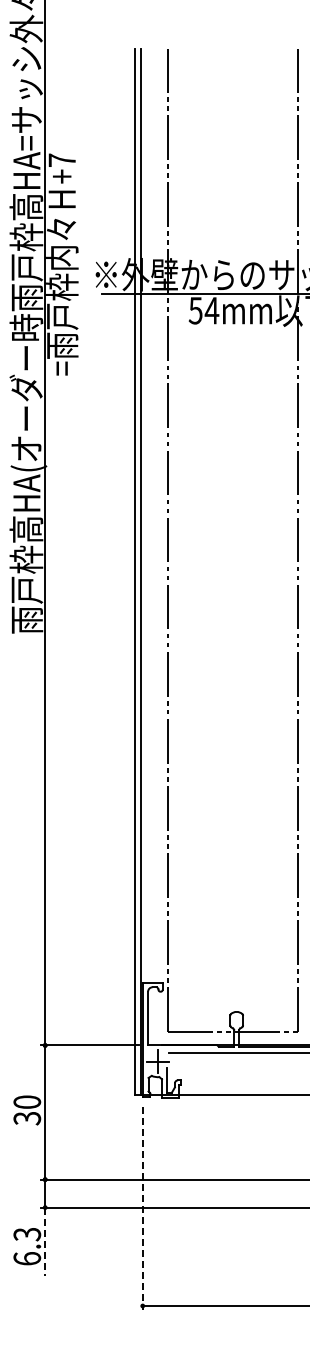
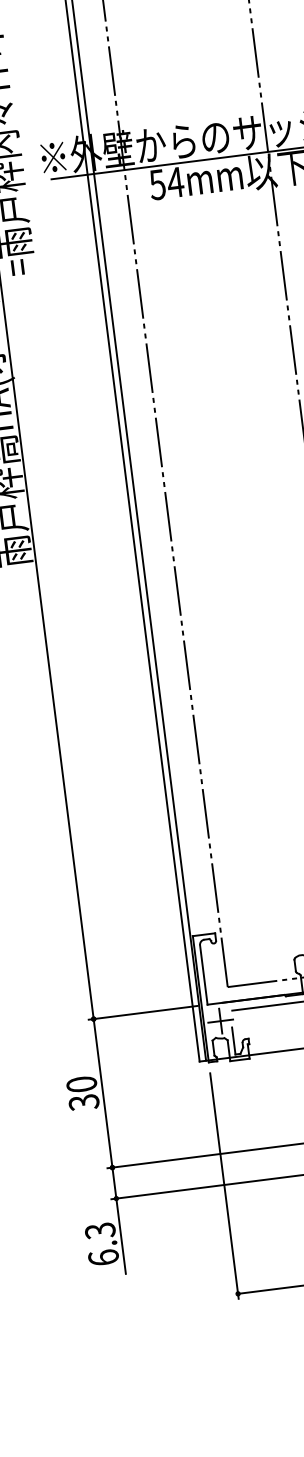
line: (142, 1208) -> (224, 1185), dashed -> solid
line: (45, 1241) -> (121, 1236), dashed -> solid

